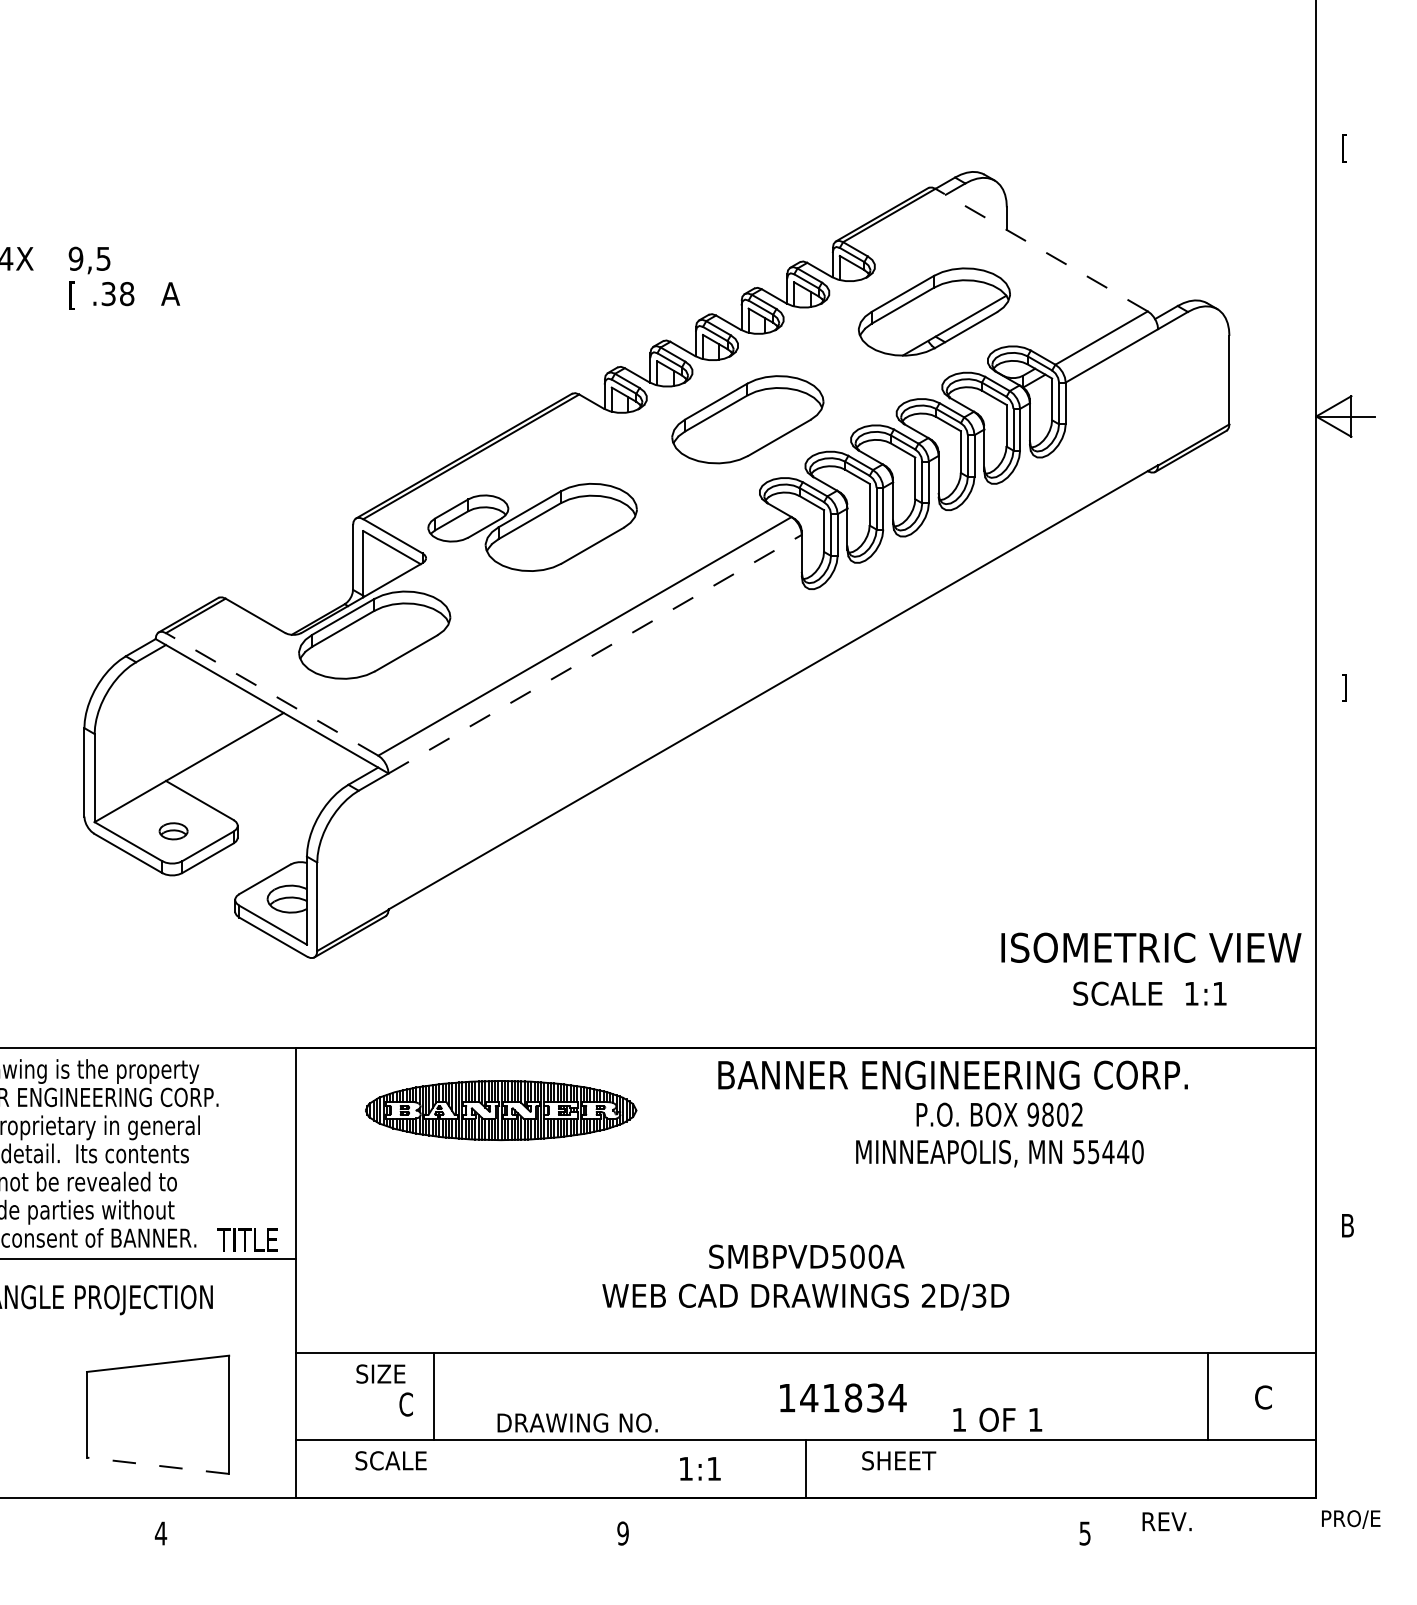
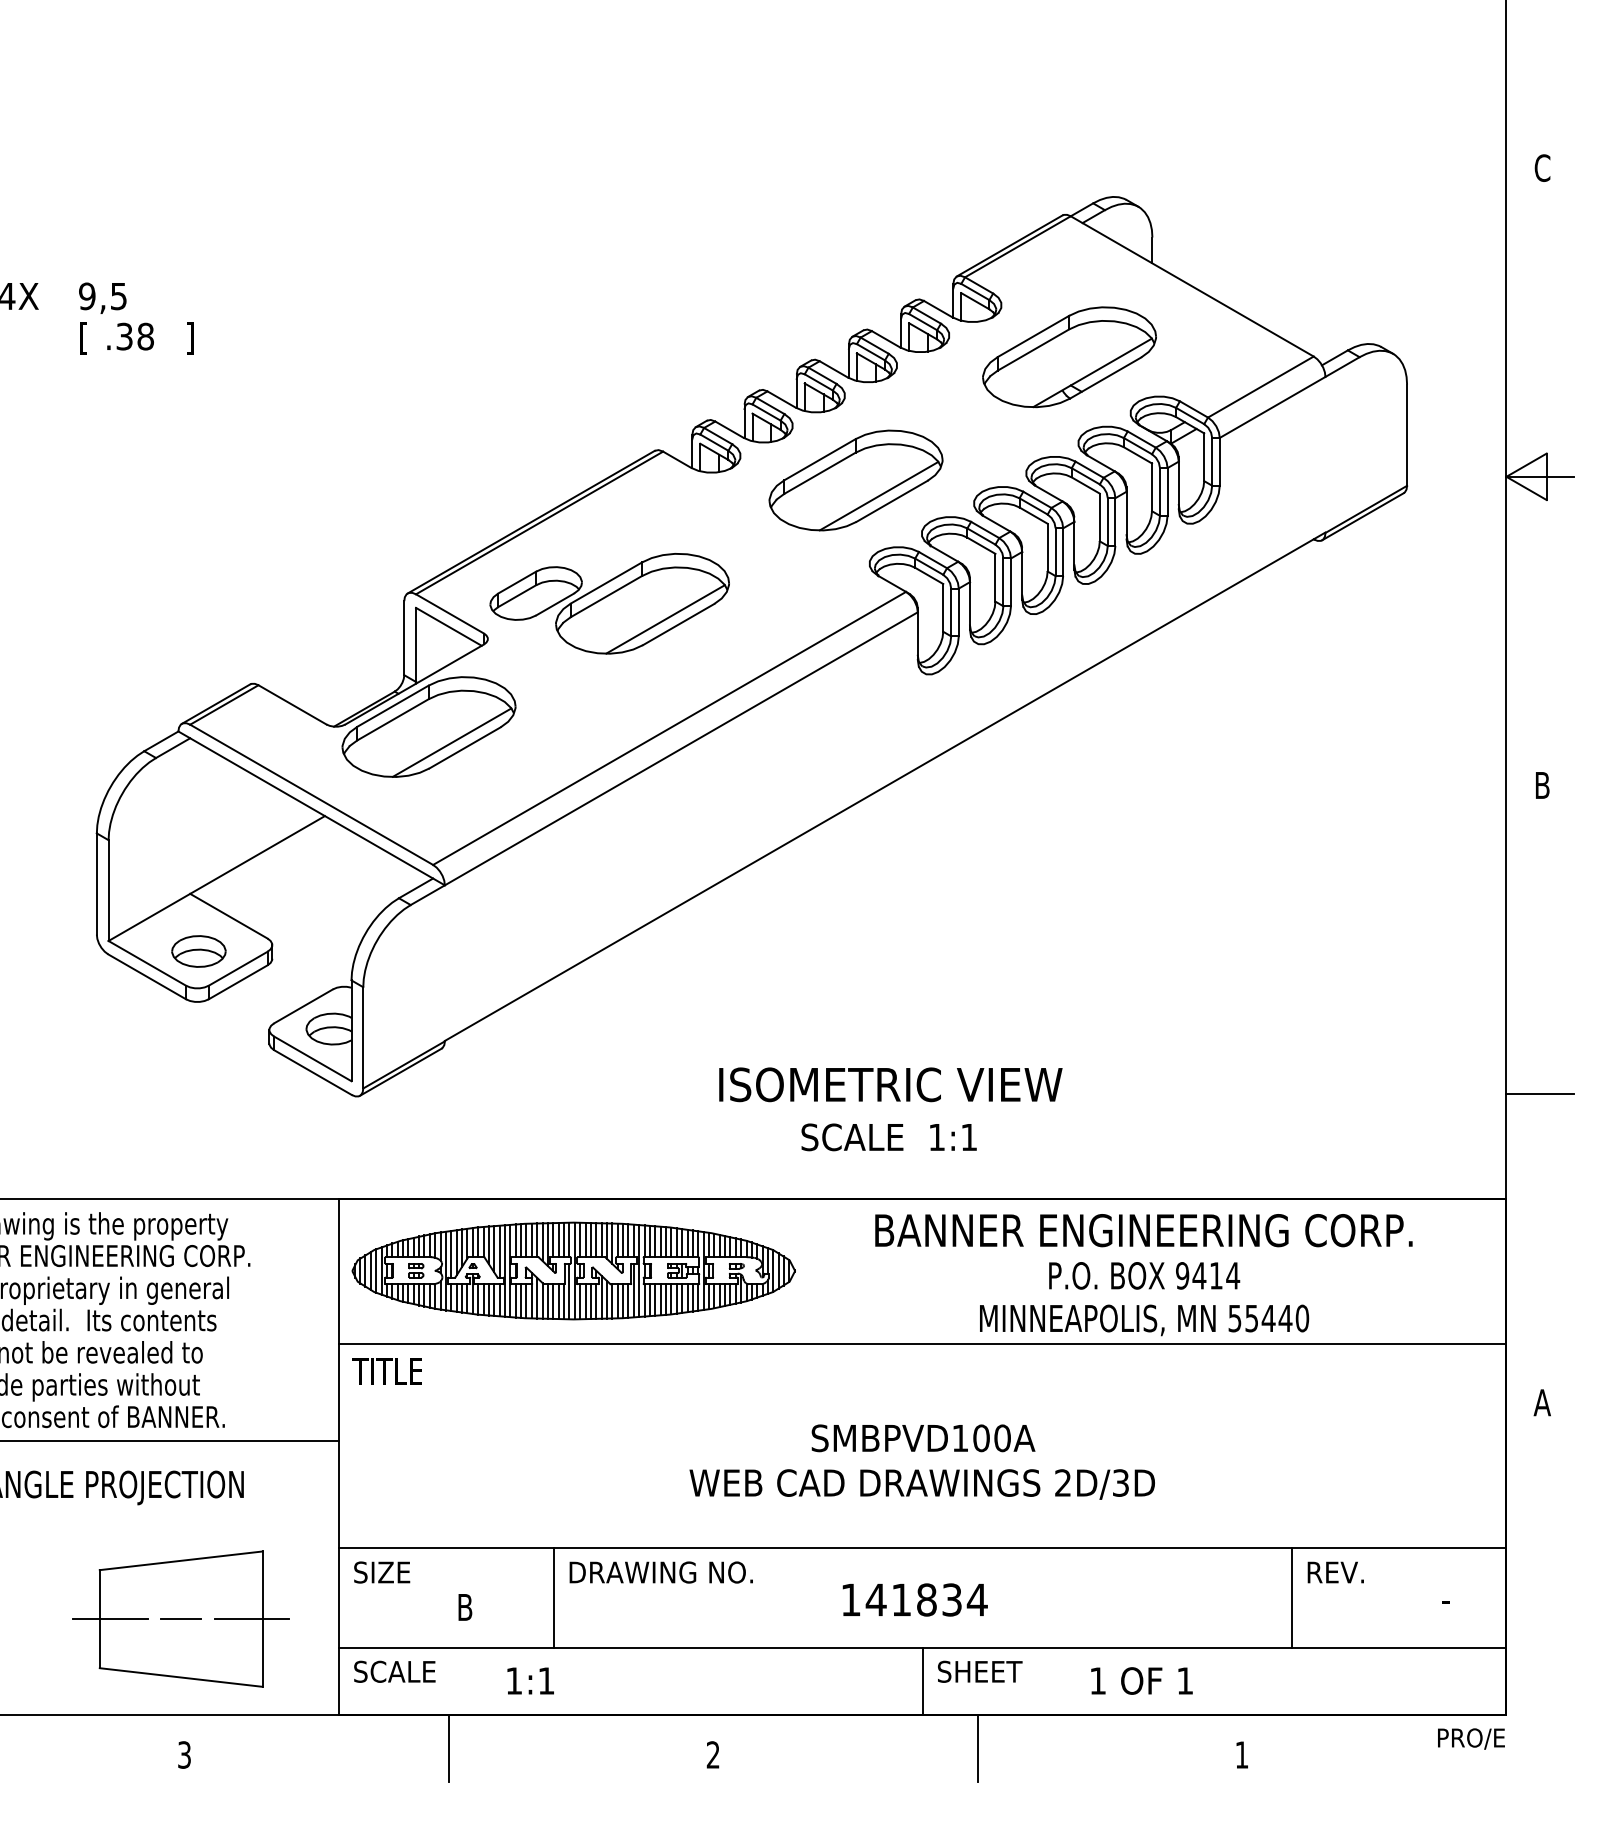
text: (1347, 147) -> (1542, 169), [ -> C
line: (1041, 250) -> (1191, 286), dashed -> solid
text: (170, 295) -> (195, 338), A -> ]
line: (767, 432) -> (878, 495), added
line: (581, 541) -> (665, 619), added
line: (394, 648) -> (451, 742), added
line: (595, 653) -> (681, 748), dashed -> solid
text: (1347, 688) -> (1542, 787), ] -> B
line: (271, 694) -> (311, 794), dashed -> solid
part: (173, 831) -> (198, 951), size x1.67
line: (1345, 956) -> (1539, 1094), added
text: (1151, 969) -> (890, 1109), moved
text: (952, 1075) -> (1143, 1230), moved
part: (500, 1110) -> (573, 1270), size x1.43
text: (1062, 1114) -> (1216, 1275), 9802 -> 9414
line: (805, 1174) -> (922, 1344), added
text: (1346, 1225) -> (1541, 1402), B -> A
text: (246, 1240) -> (386, 1371), moved
text: (839, 1256) -> (960, 1438), SMBPVD500A -> SMBPVD100A
text: (381, 1374) -> (382, 1572), moved
line: (433, 1395) -> (553, 1597), moved
line: (1207, 1395) -> (1291, 1597), moved
text: (842, 1397) -> (914, 1599), moved
text: (1262, 1397) -> (1445, 1599), C -> -
text: (405, 1404) -> (464, 1607), C -> B
line: (95, 1415) -> (109, 1619), added
line: (158, 1415) -> (181, 1619), added
line: (219, 1415) -> (251, 1619), added
text: (997, 1419) -> (1141, 1680), moved
text: (576, 1422) -> (660, 1572), moved
text: (390, 1460) -> (394, 1671), moved
text: (899, 1460) -> (980, 1671), moved
line: (158, 1465) -> (181, 1677), dashed -> solid
text: (700, 1468) -> (530, 1680), moved
text: (1351, 1519) -> (1471, 1738), moved
text: (1166, 1521) -> (1335, 1572), moved
line: (391, 1526) -> (448, 1747), added
line: (854, 1526) -> (977, 1747), added
text: (161, 1533) -> (184, 1754), 4 -> 3
text: (622, 1533) -> (712, 1754), 9 -> 2
text: (1084, 1533) -> (1241, 1754), 5 -> 1

